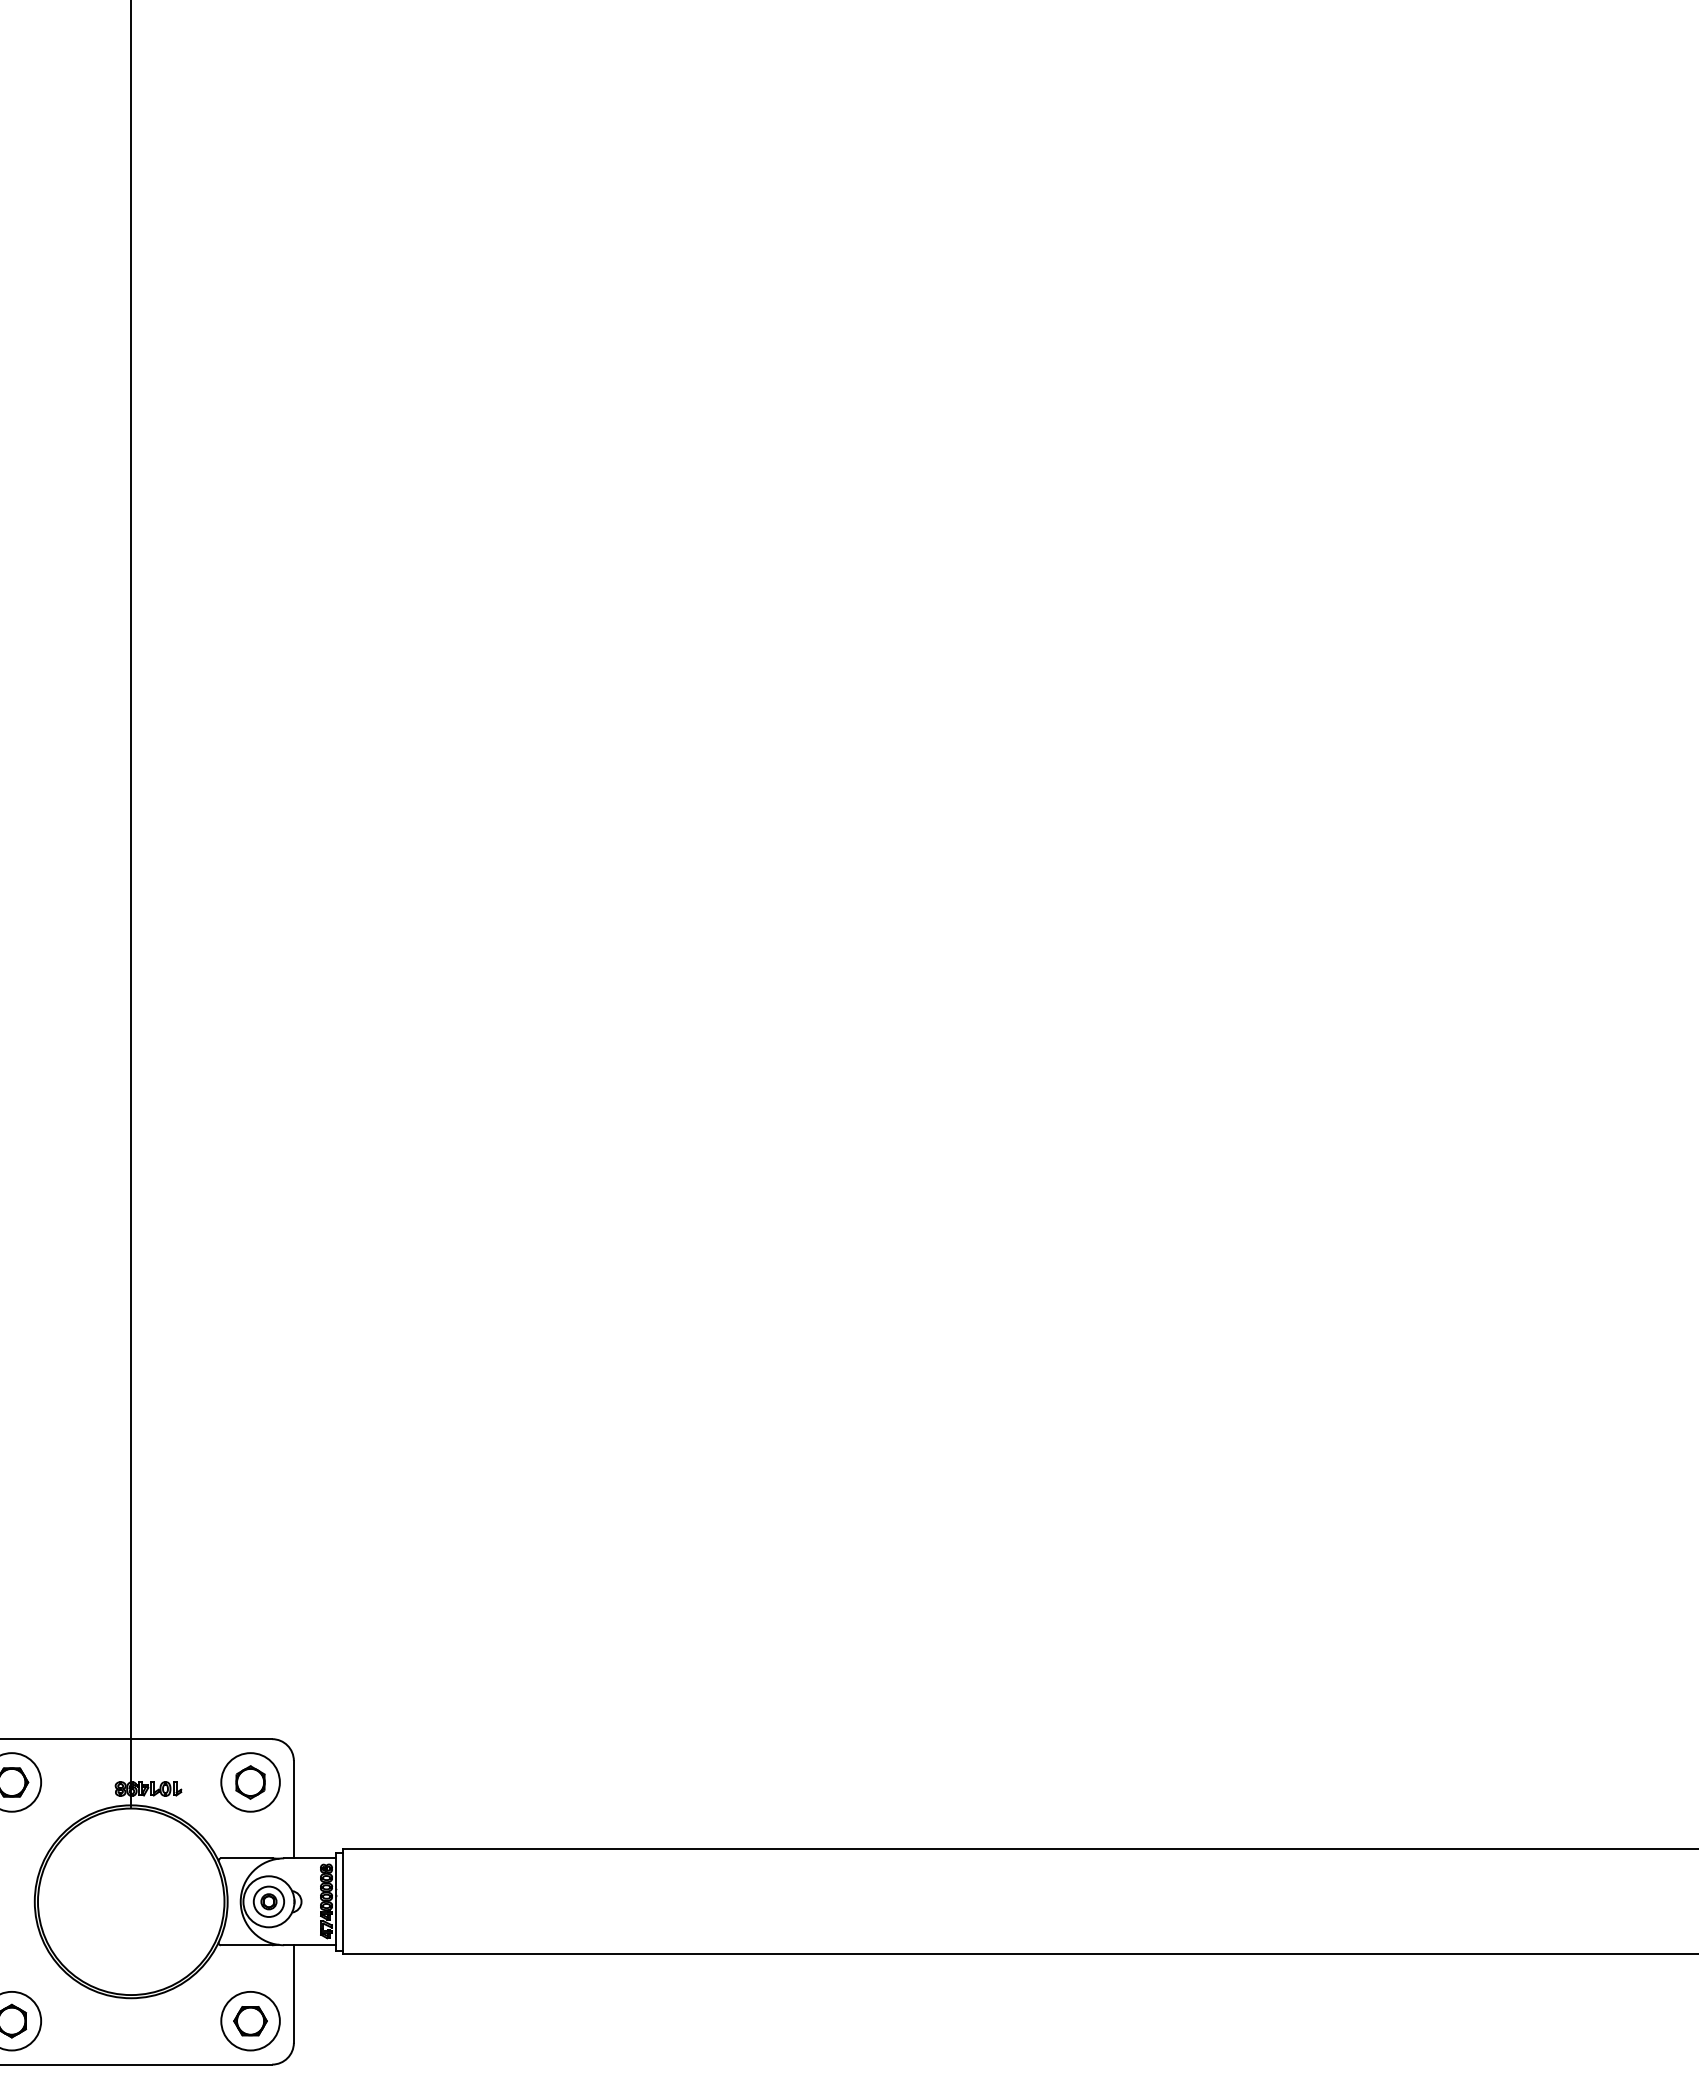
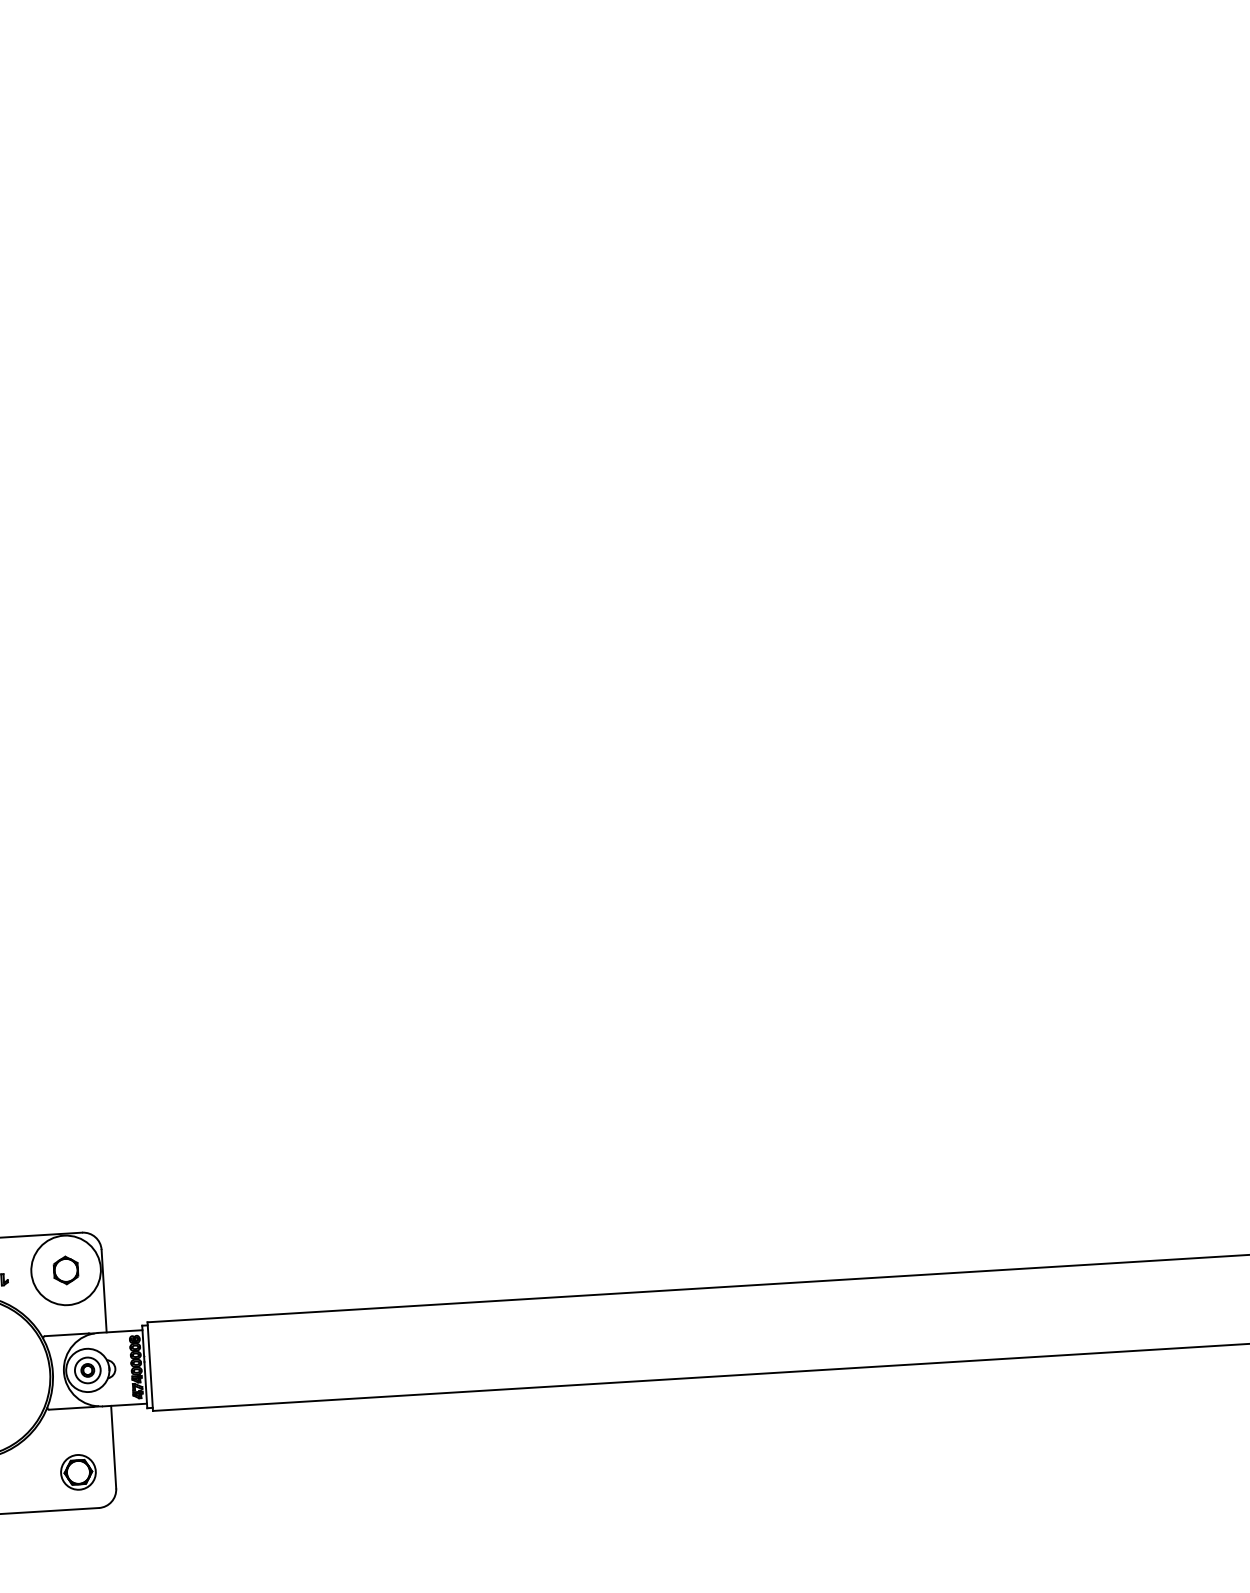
circle: (250, 1782) -> (66, 1270), size x1.4
circle: (250, 2020) -> (78, 1471), size x0.7

